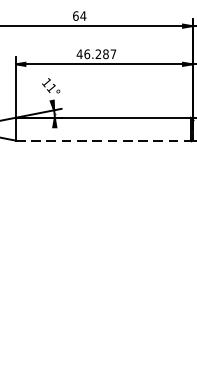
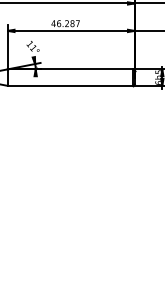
line: (103, 140) -> (70, 85), dashed -> solid

